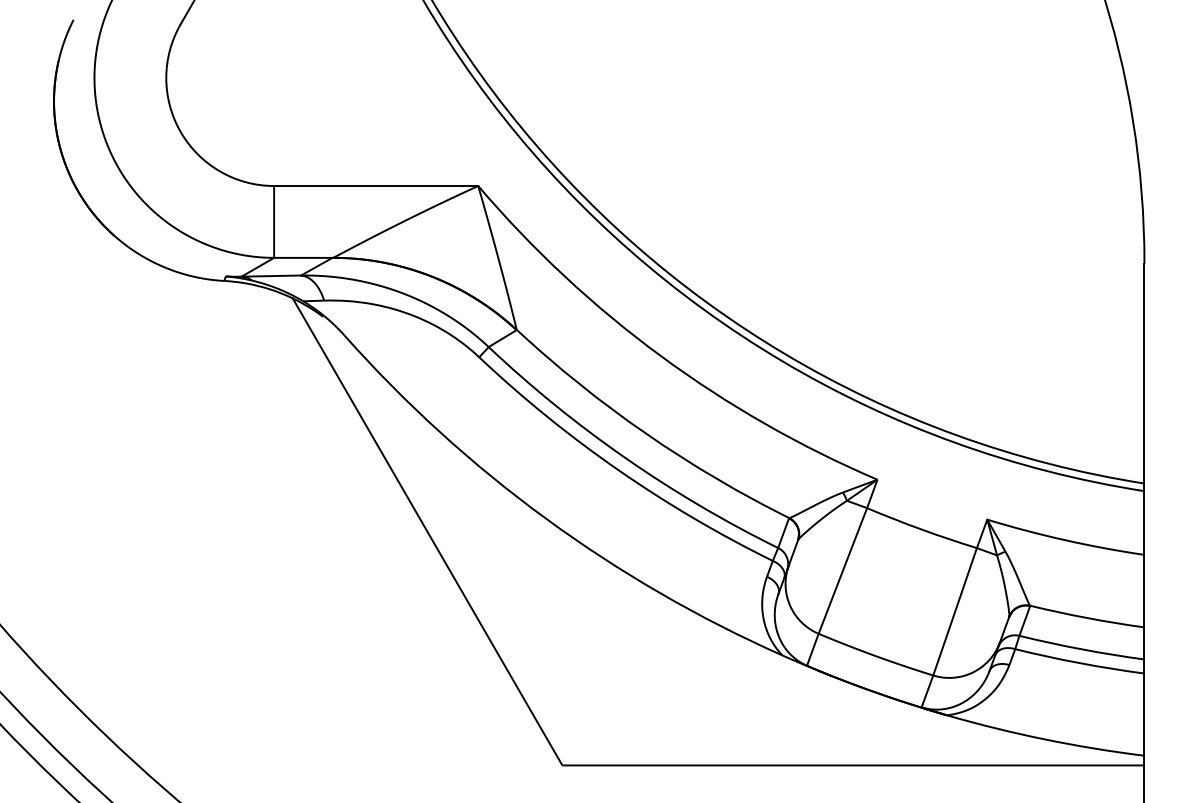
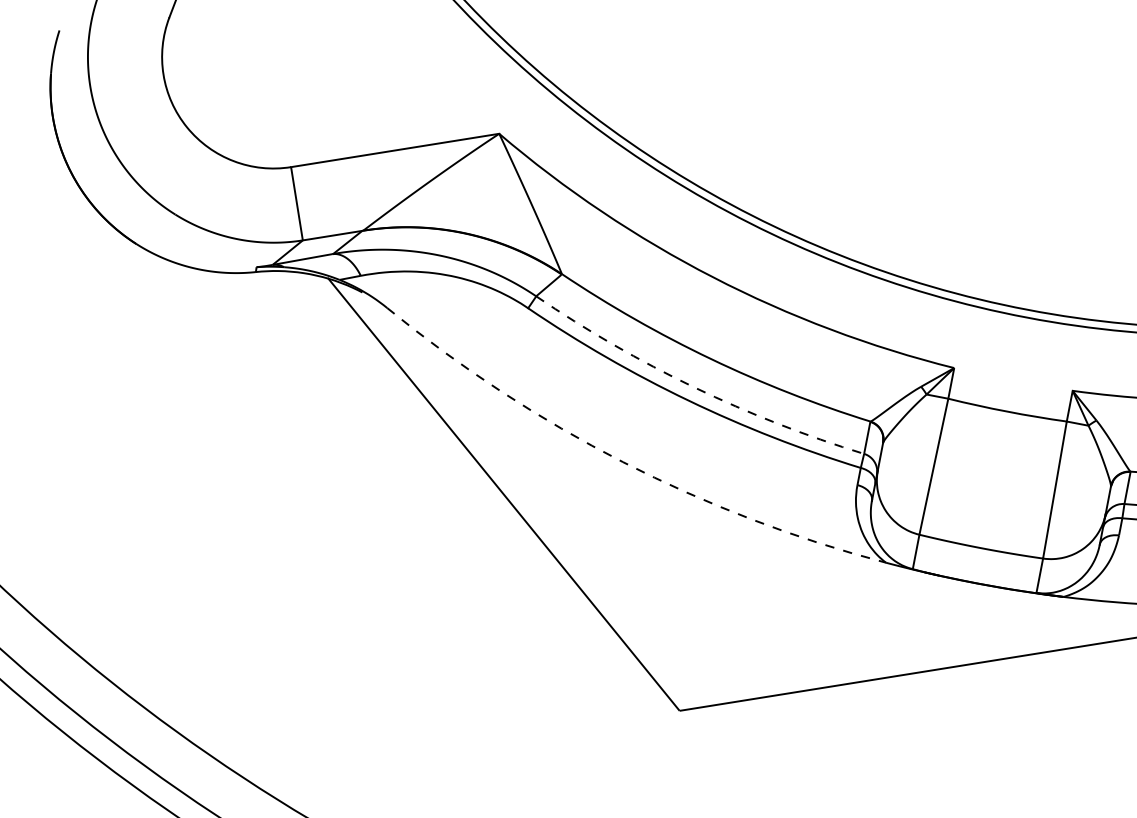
arc: (625, 458) -> (693, 387), solid -> dashed
arc: (546, 518) -> (623, 461), solid -> dashed

